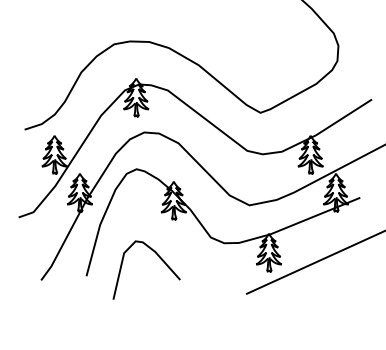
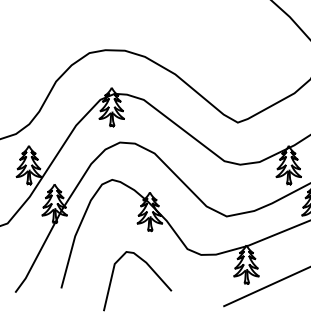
curve: (158, 257) -> (149, 268), moved

